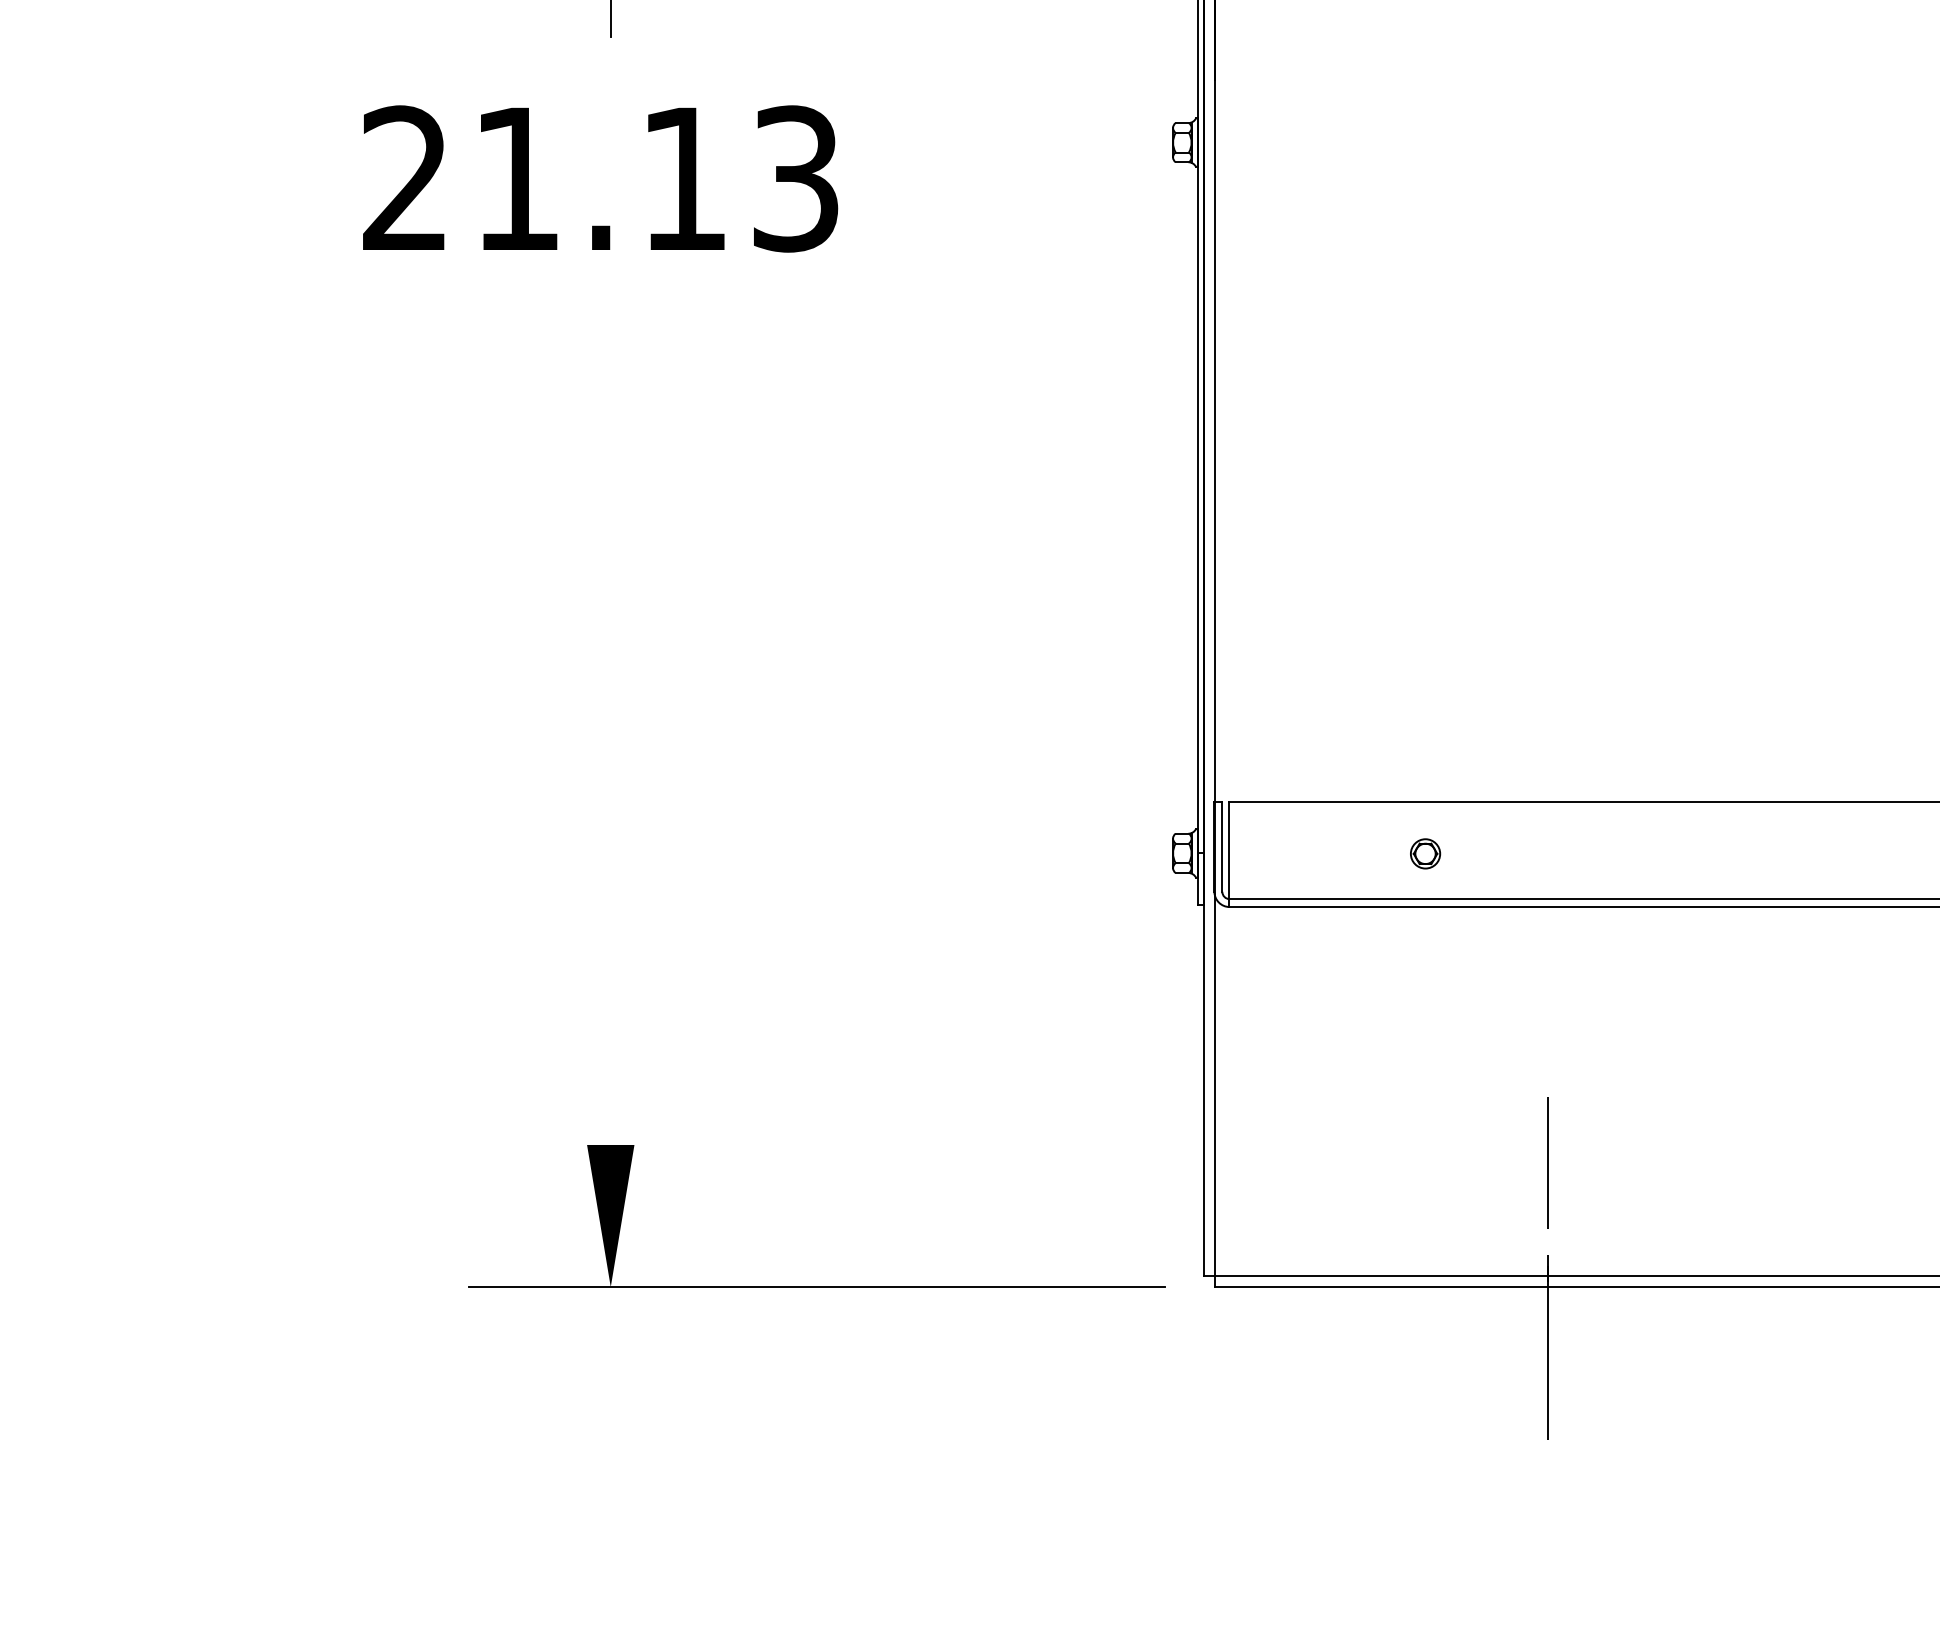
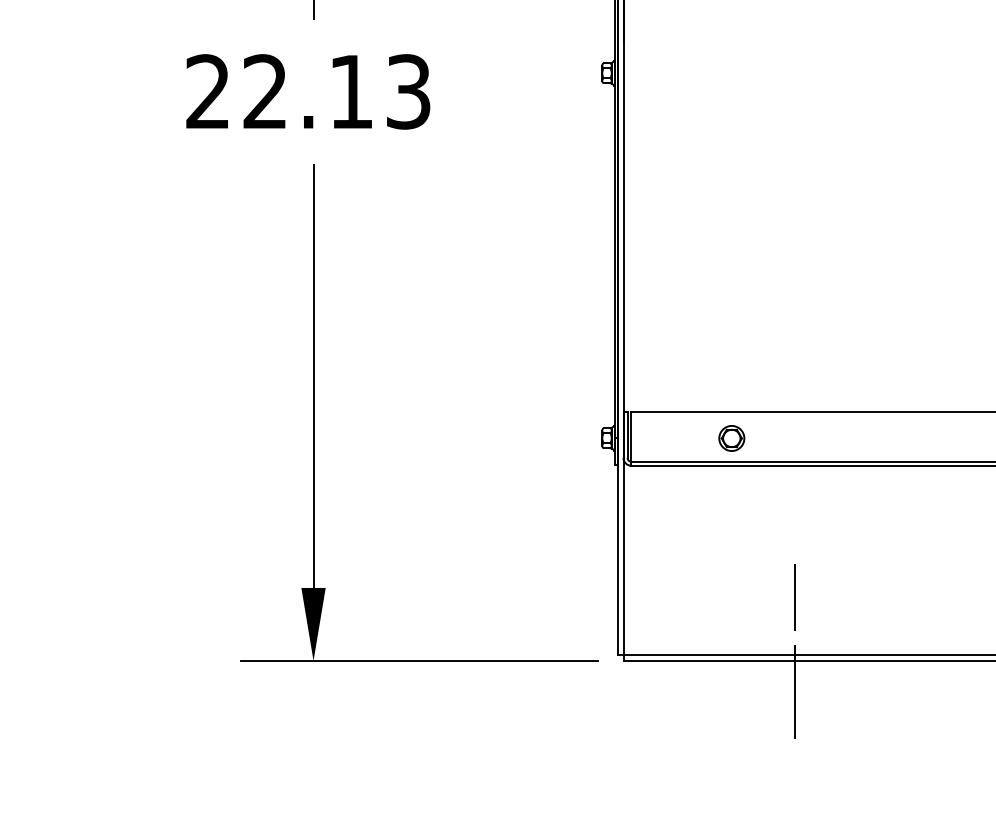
text: (515, 178) -> (264, 91), 21.13 -> 22.13
line: (610, 731) -> (313, 375), added
part: (1424, 853) -> (731, 438), size x1.67

